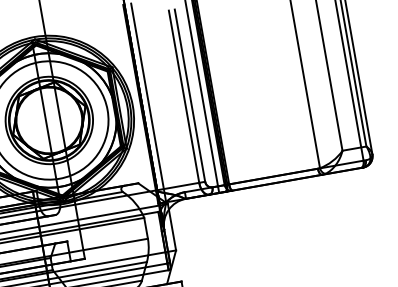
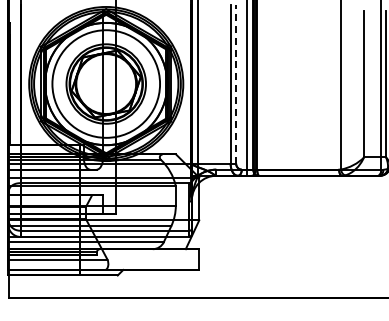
line: (190, 96) -> (236, 84), solid -> dashed

